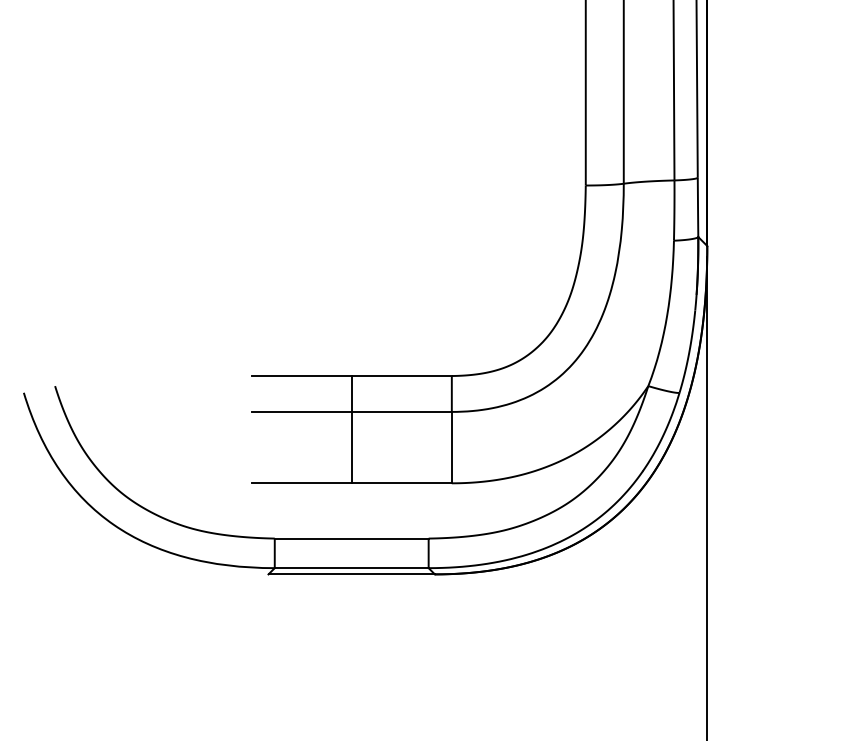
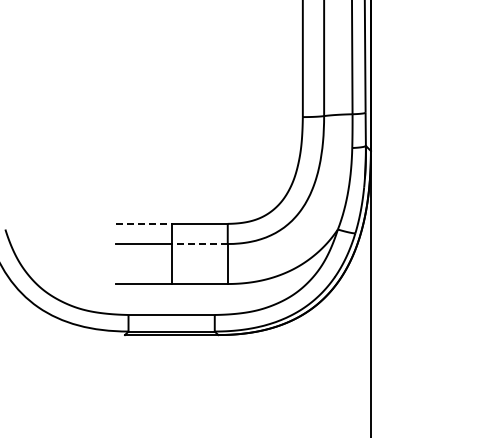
line: (303, 375) -> (144, 223), solid -> dashed
line: (401, 412) -> (199, 244), solid -> dashed

